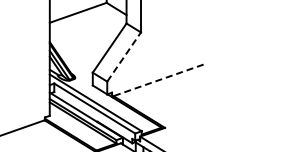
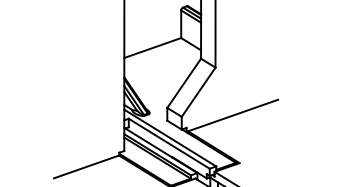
line: (123, 57) -> (198, 92), dashed -> solid
line: (158, 80) -> (233, 115), dashed -> solid

